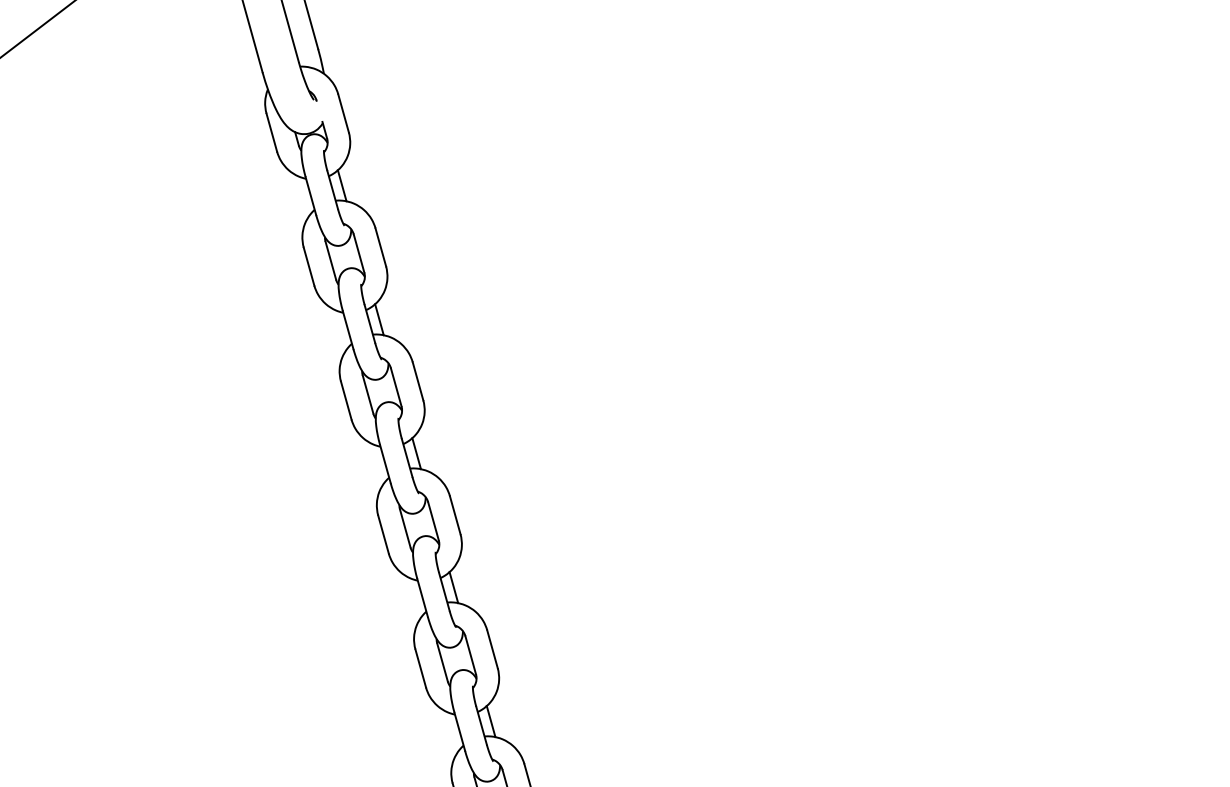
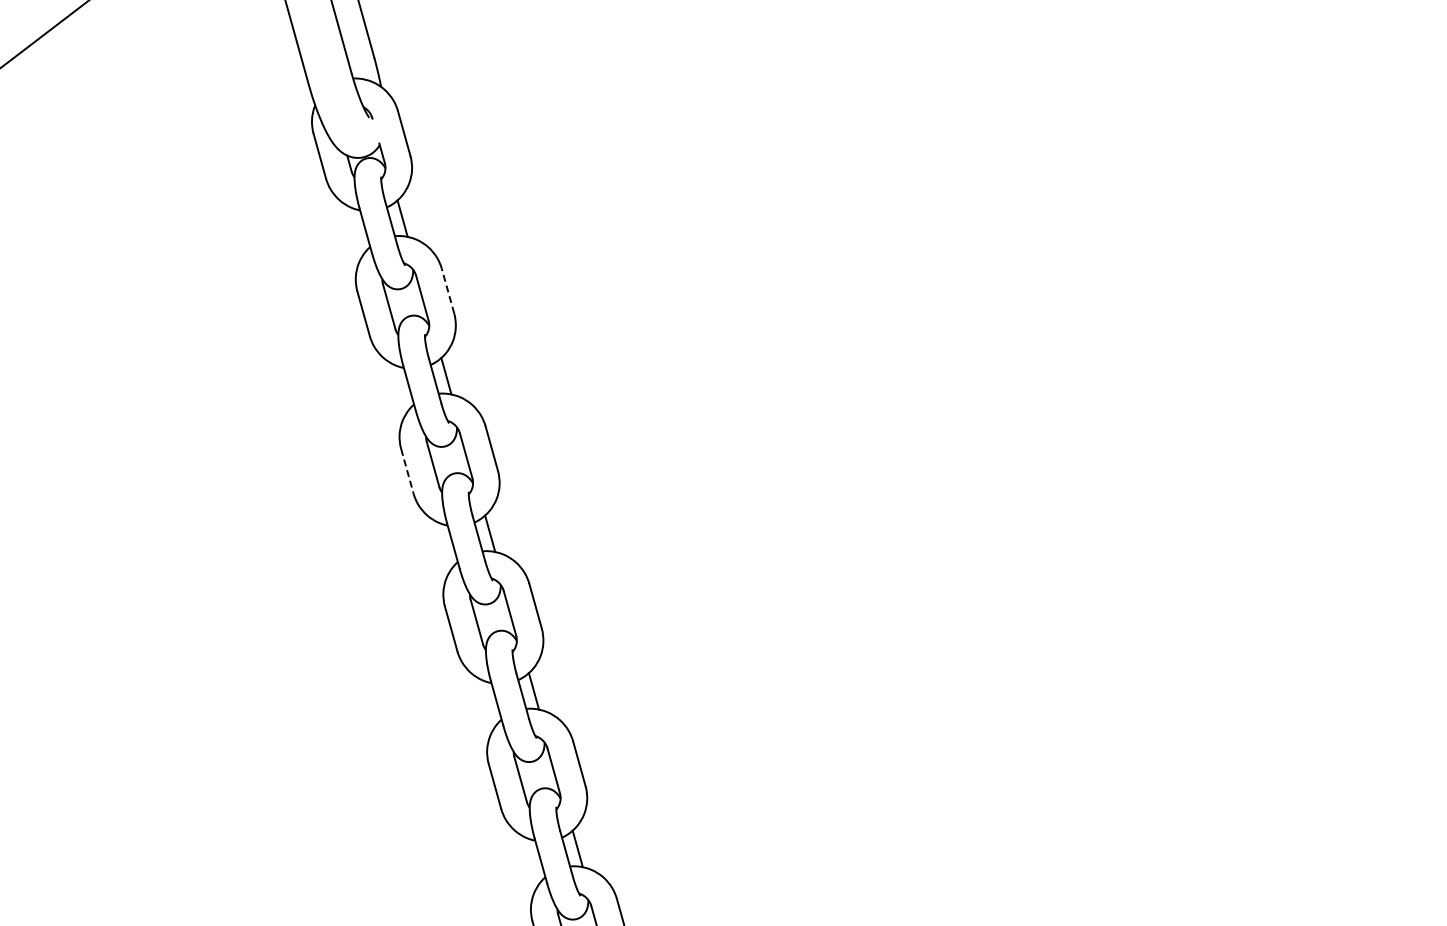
line: (380, 246) -> (447, 290), solid -> dashed
line: (346, 400) -> (407, 471), solid -> dashed

